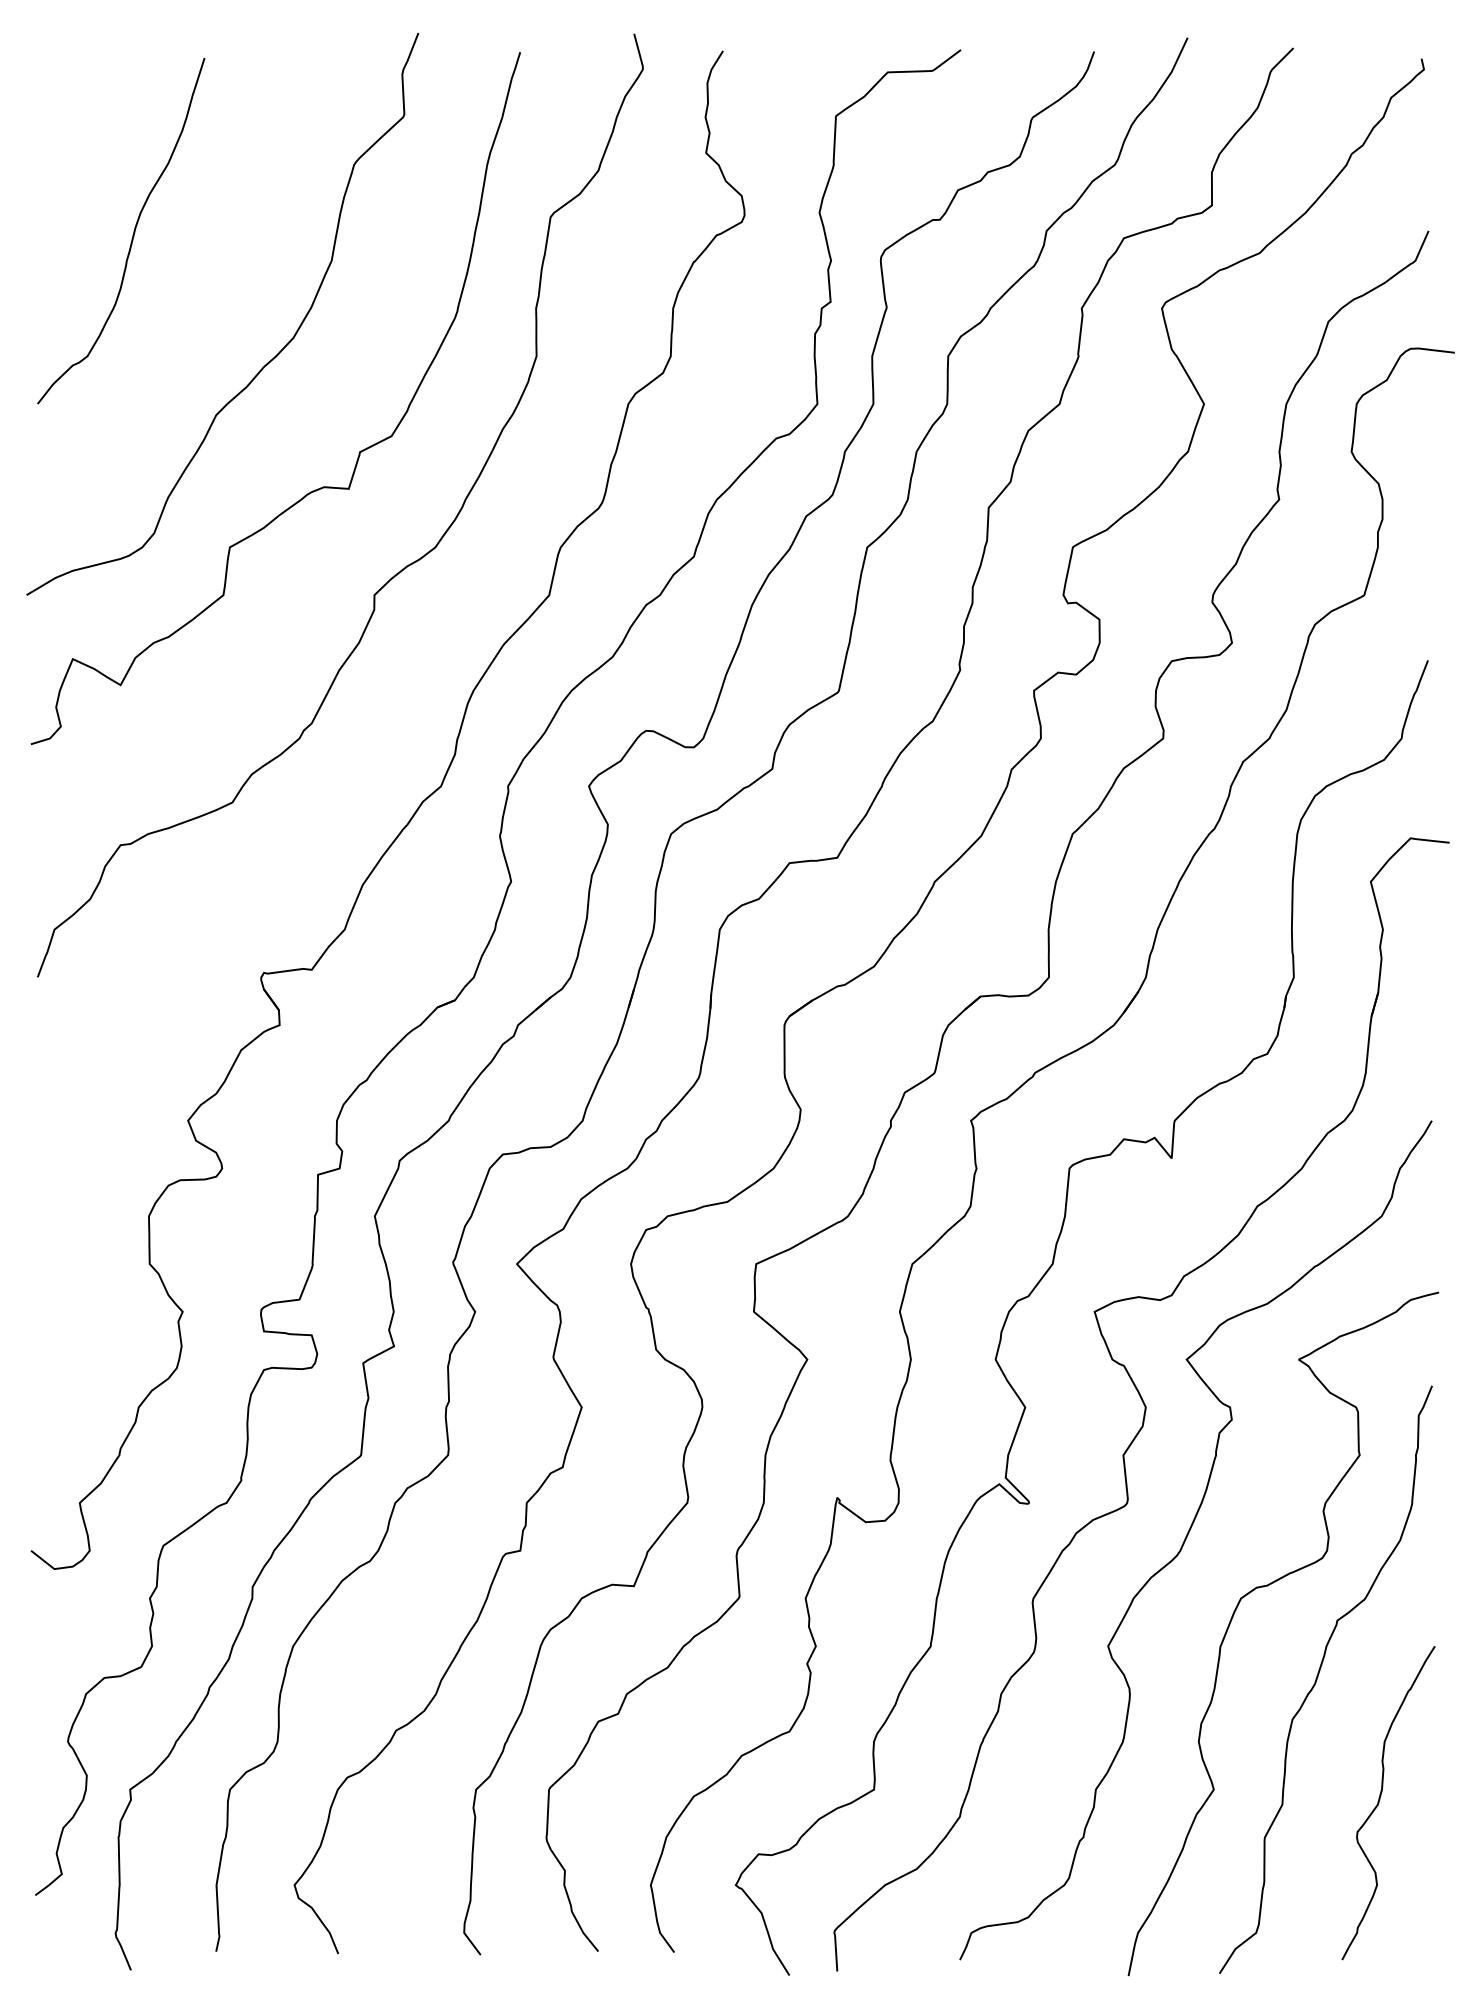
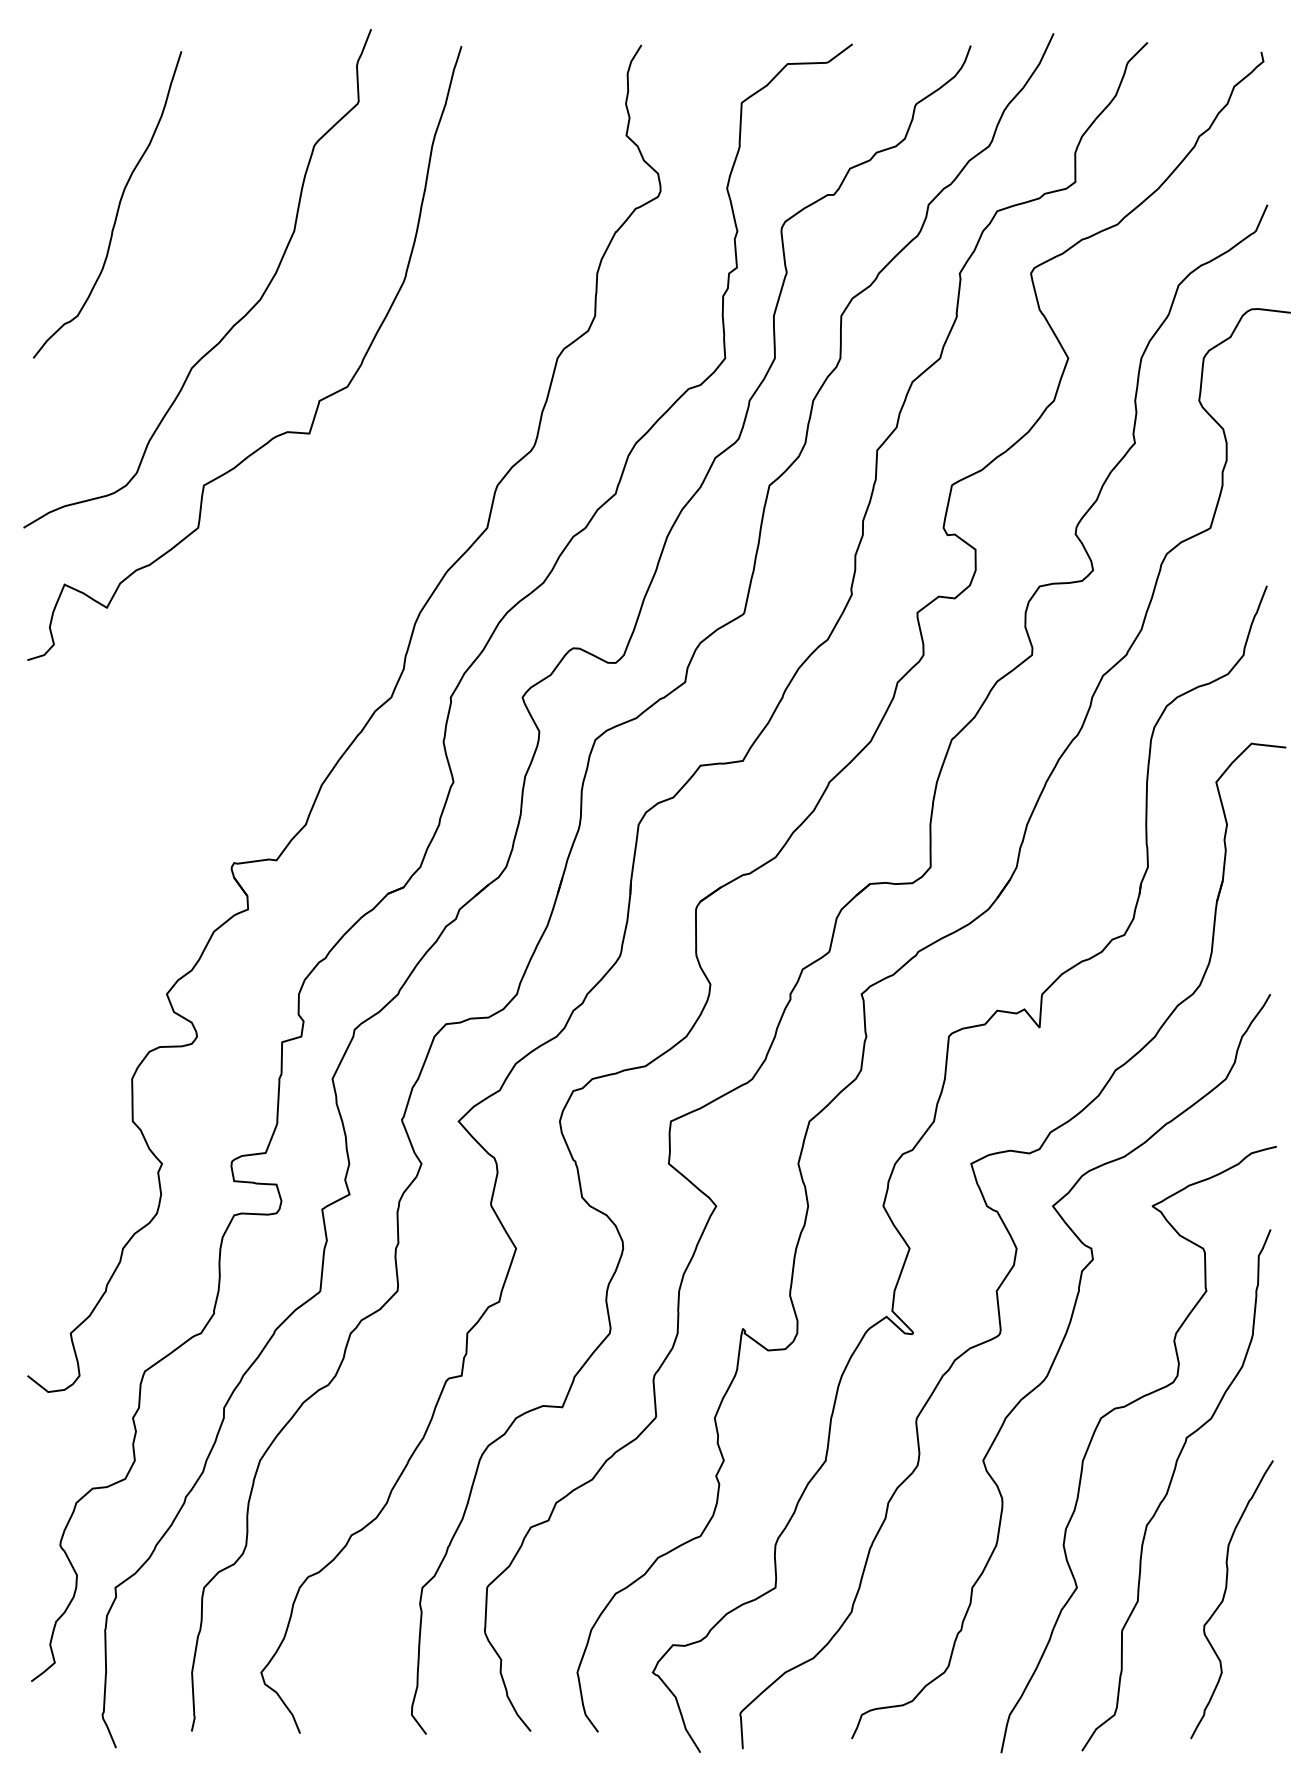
curve: (397, 572) -> (352, 507), removed

